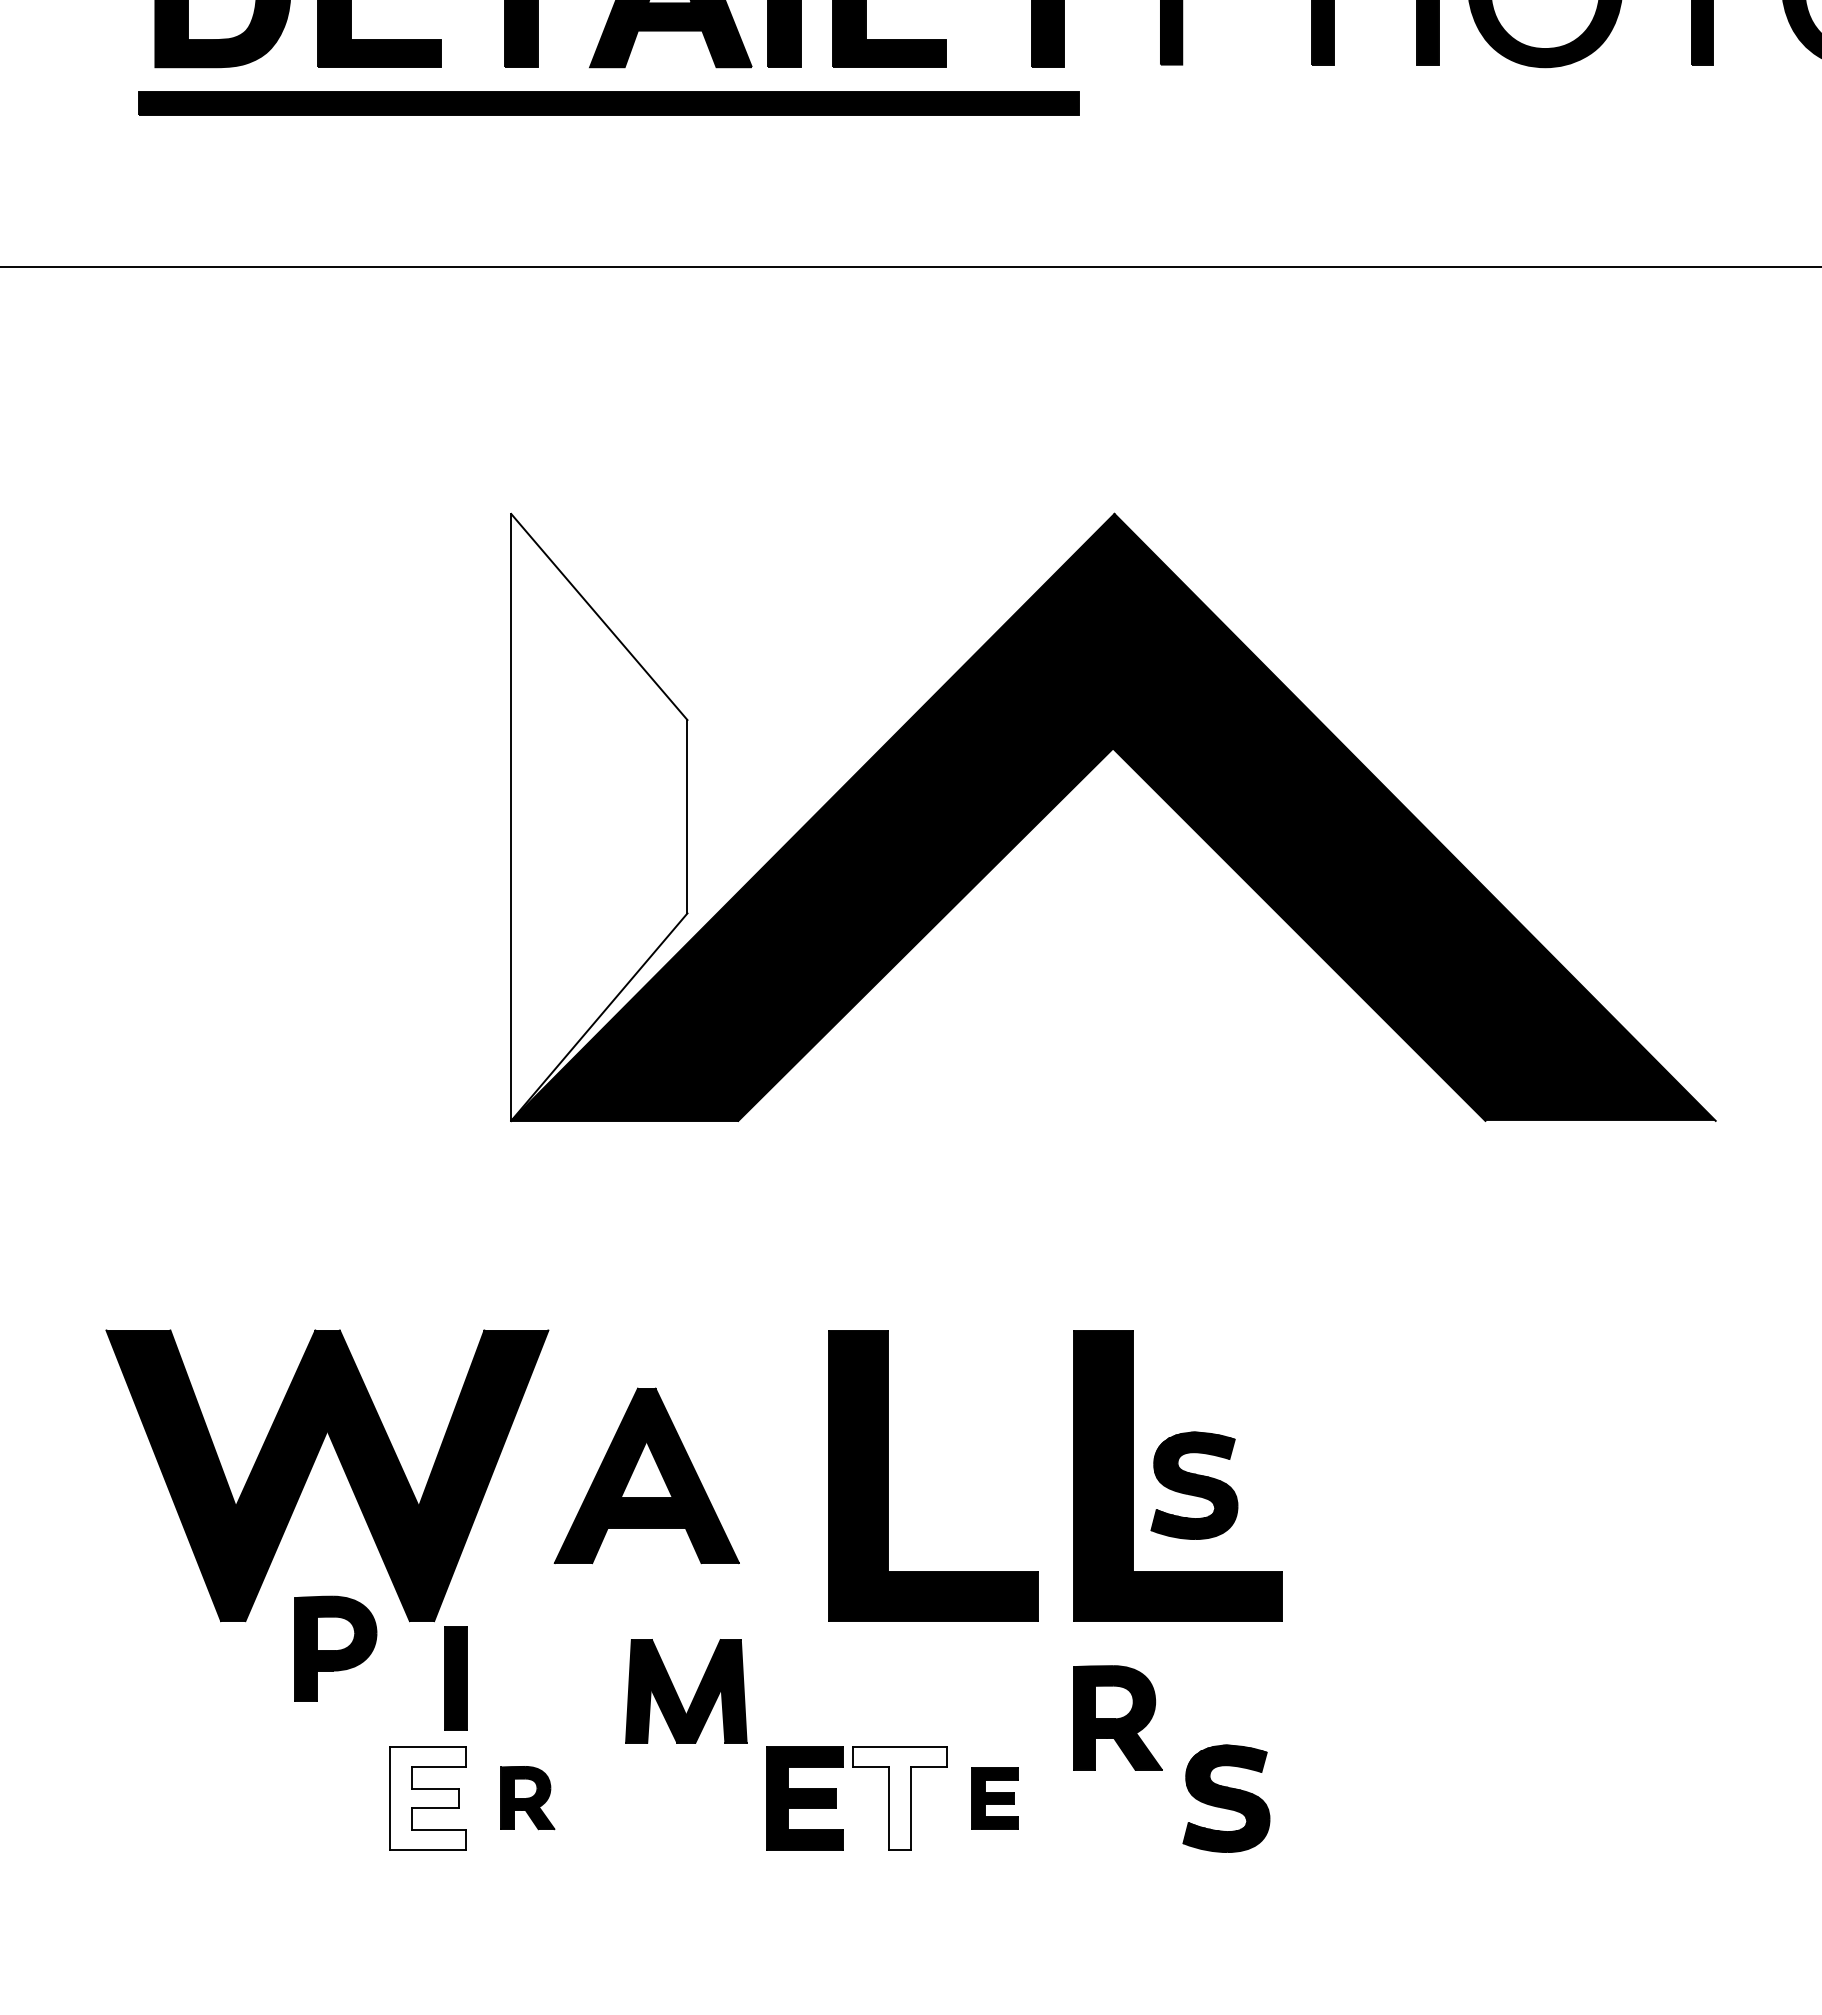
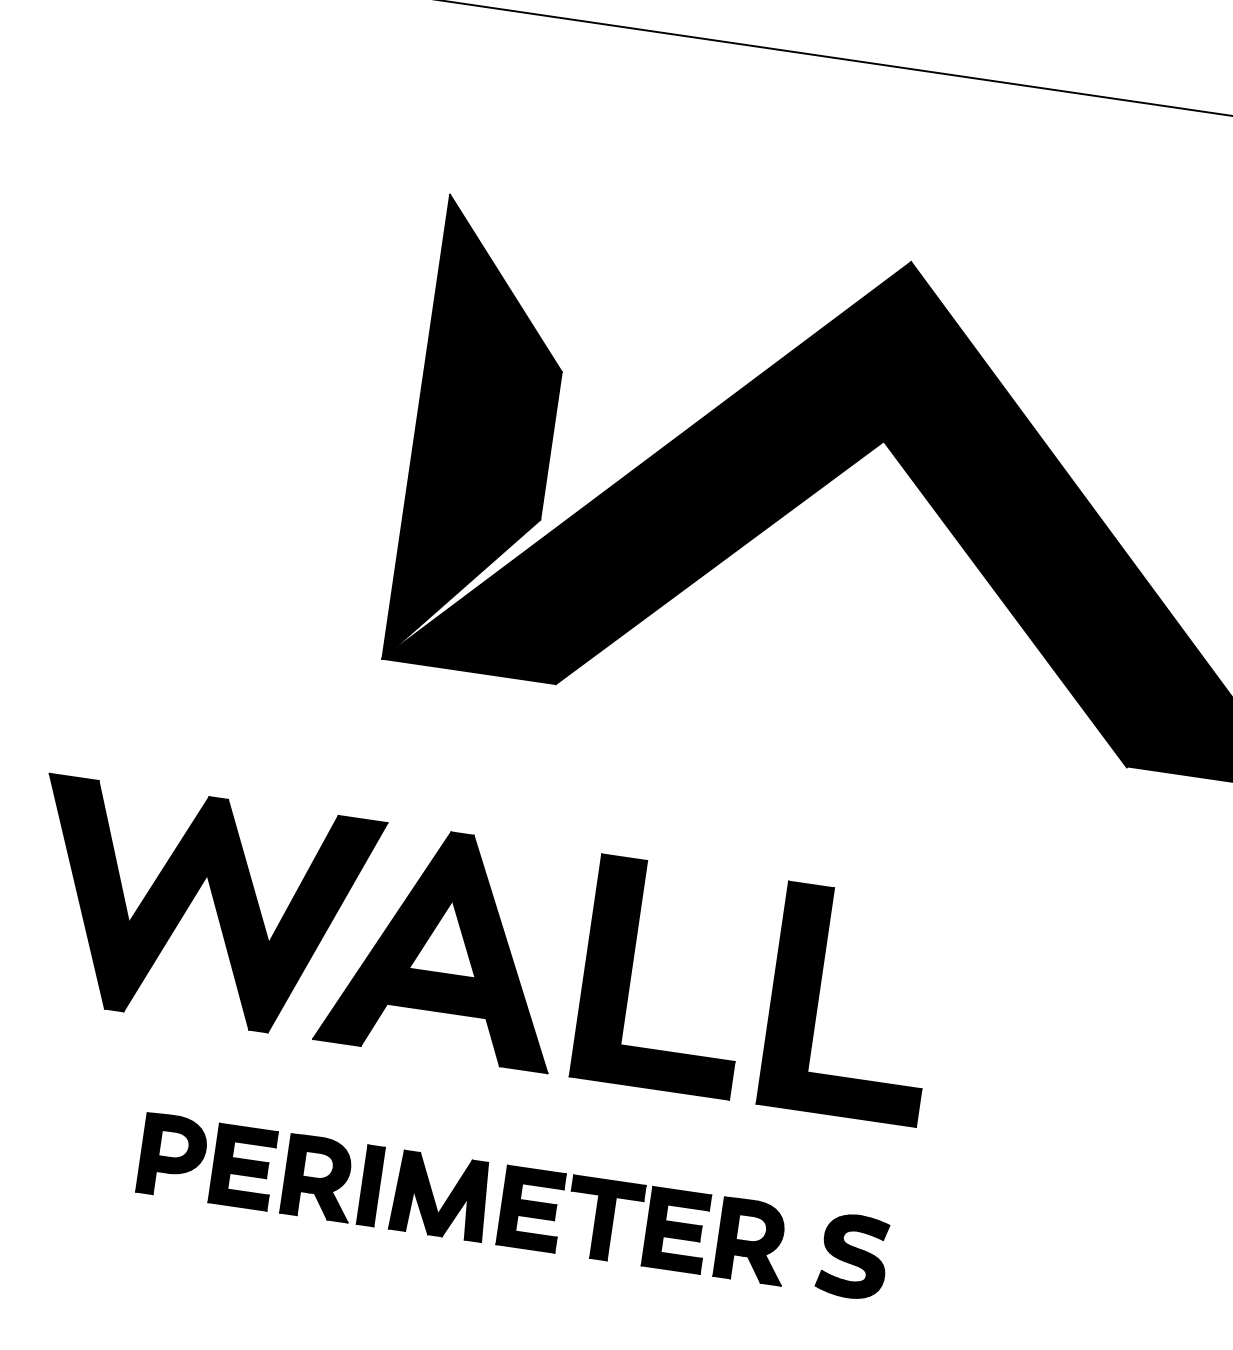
fill: (599, 816) -> (483, 435), added
part: (646, 1475) -> (446, 944), size x1.67
part: (1194, 1485) -> (863, 1013), removed
part: (335, 1648) -> (172, 1156), moved
part: (455, 1678) -> (370, 1185), moved
part: (678, 1695) -> (434, 1198), moved
part: (1117, 1717) -> (752, 1240), moved
part: (527, 1797) -> (319, 1177), size x1.67
fill: (427, 1798) -> (242, 1167), added
fill: (900, 1798) -> (604, 1219), added
part: (994, 1798) -> (676, 1230), size x1.67

